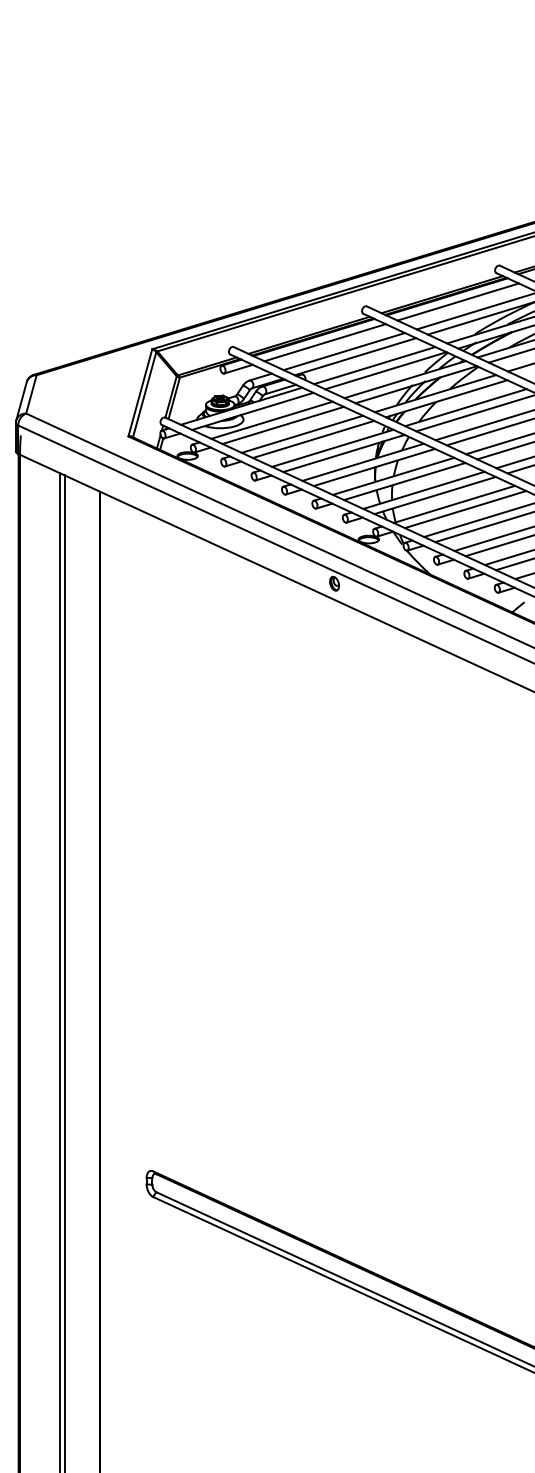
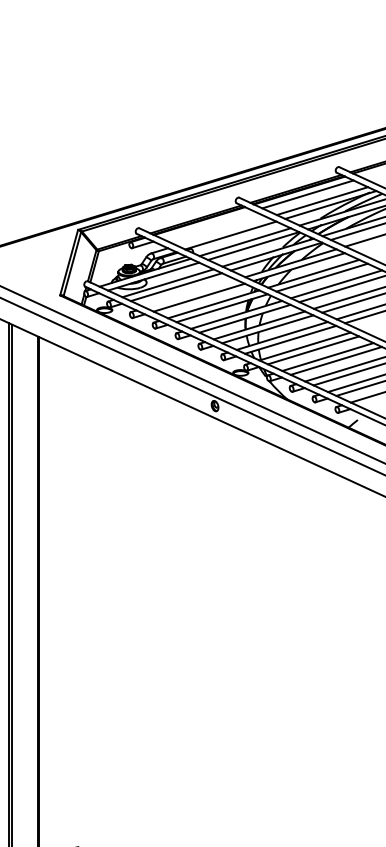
line: (324, 342) -> (207, 224), removed
line: (344, 351) -> (222, 231), removed
line: (302, 433) -> (190, 293), removed

